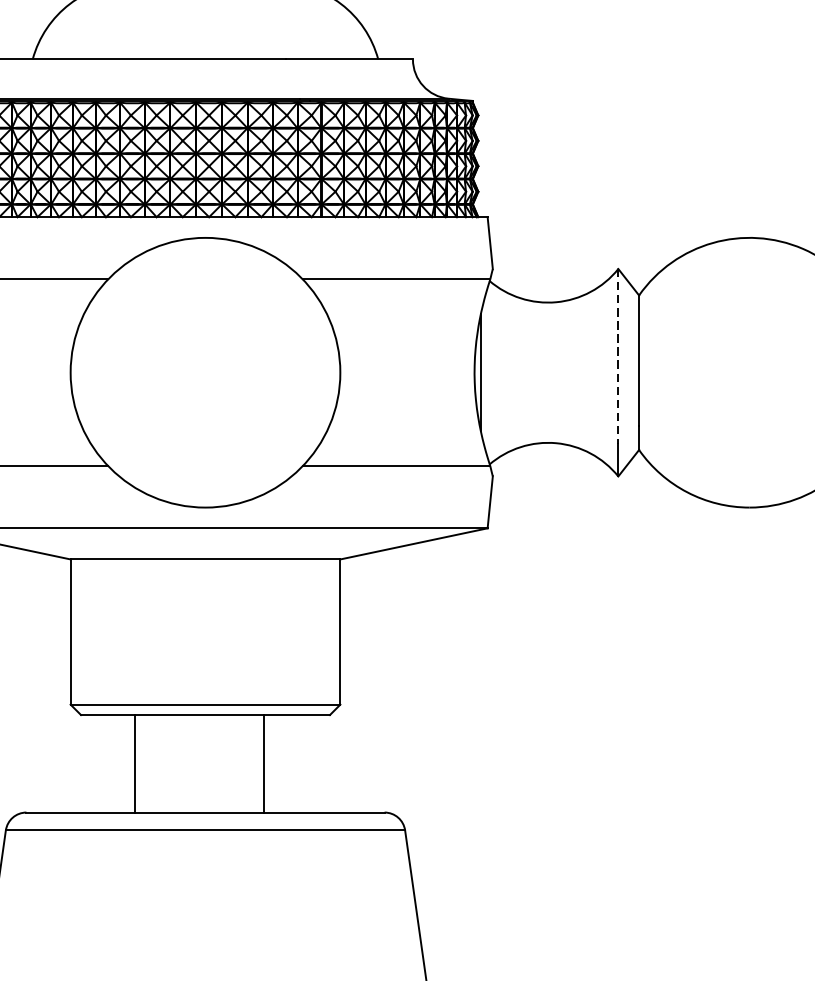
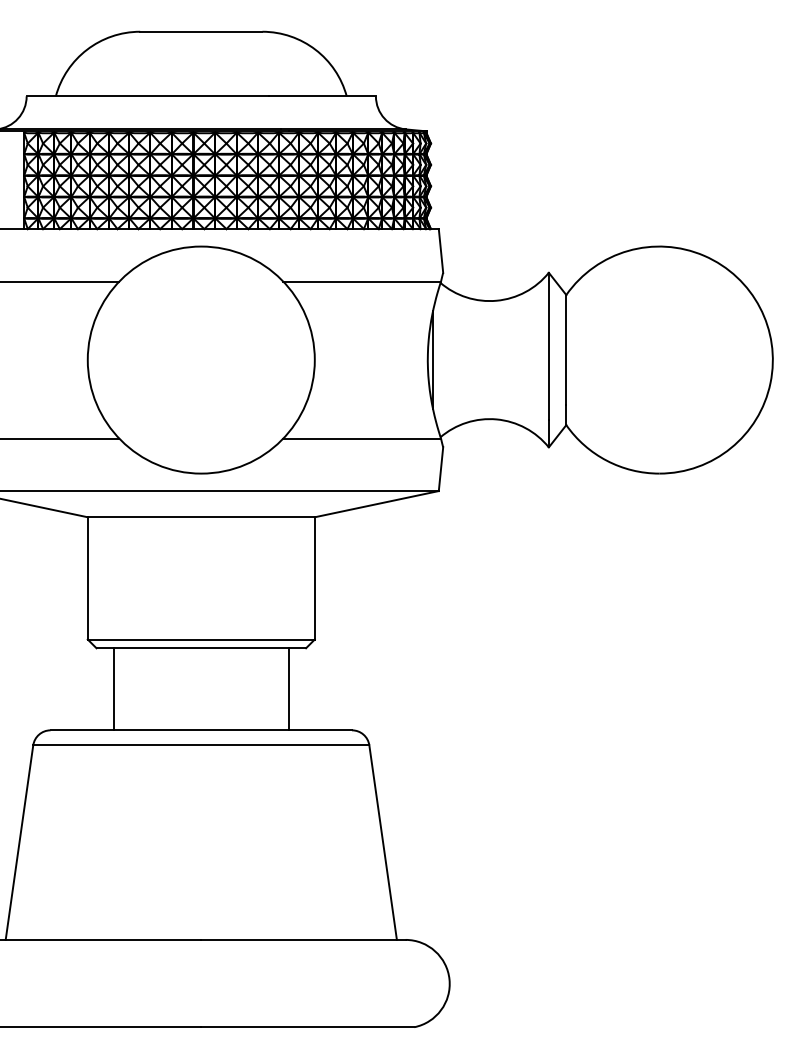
line: (617, 356) -> (548, 346), dashed -> solid
line: (134, 764) -> (113, 689), moved
line: (263, 764) -> (288, 689), moved

